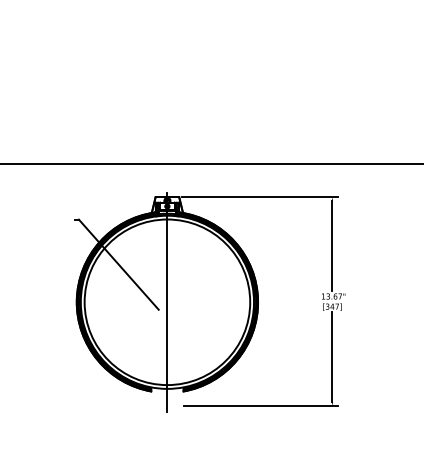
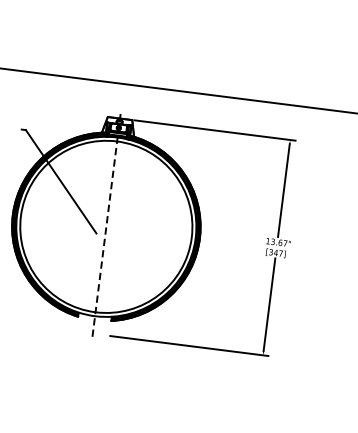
line: (167, 302) -> (106, 227), solid -> dashed

